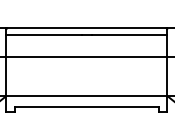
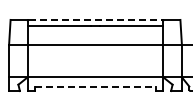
line: (88, 27) -> (96, 19), solid -> dashed
line: (88, 107) -> (96, 86), solid -> dashed

